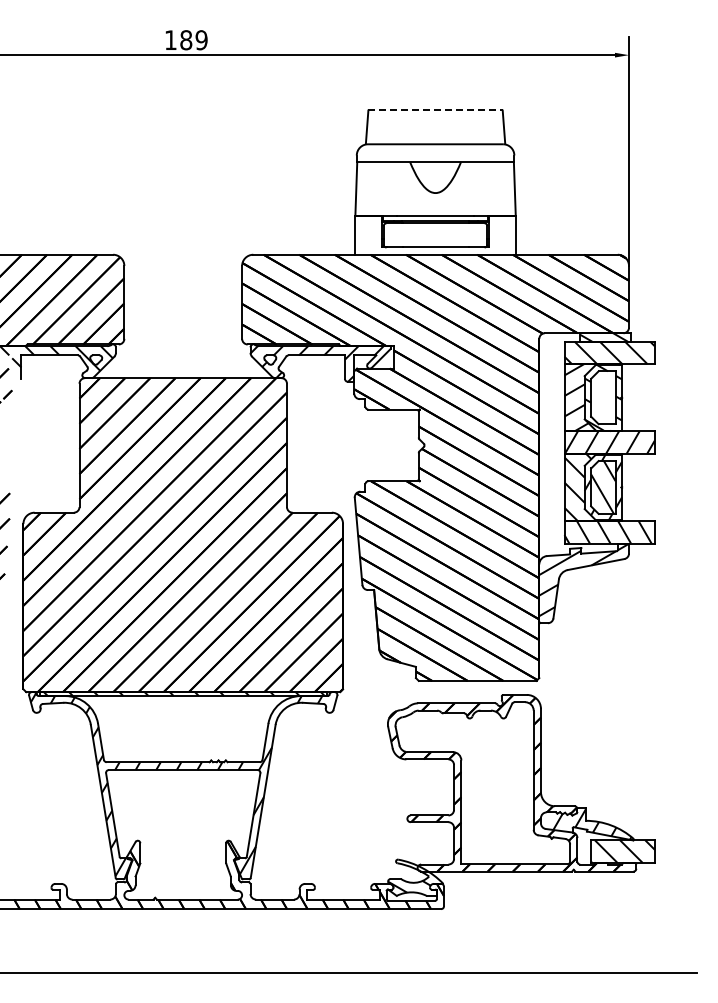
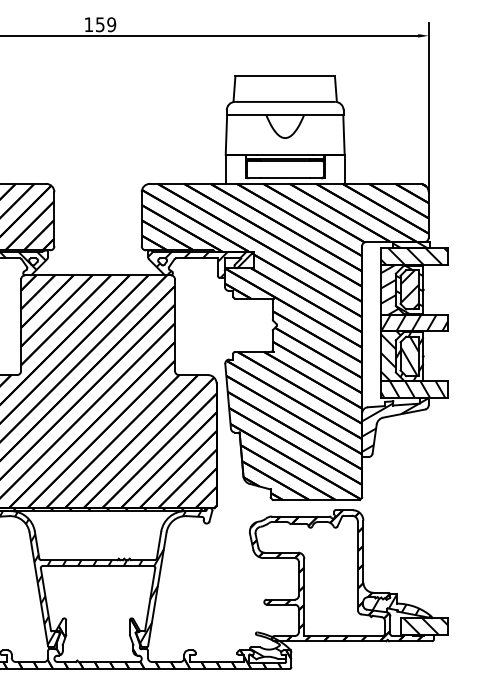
text: (186, 40) -> (100, 24), 189 -> 159
line: (436, 109) -> (285, 76), dashed -> solid
hatch: (603, 397) -> (409, 289), added

